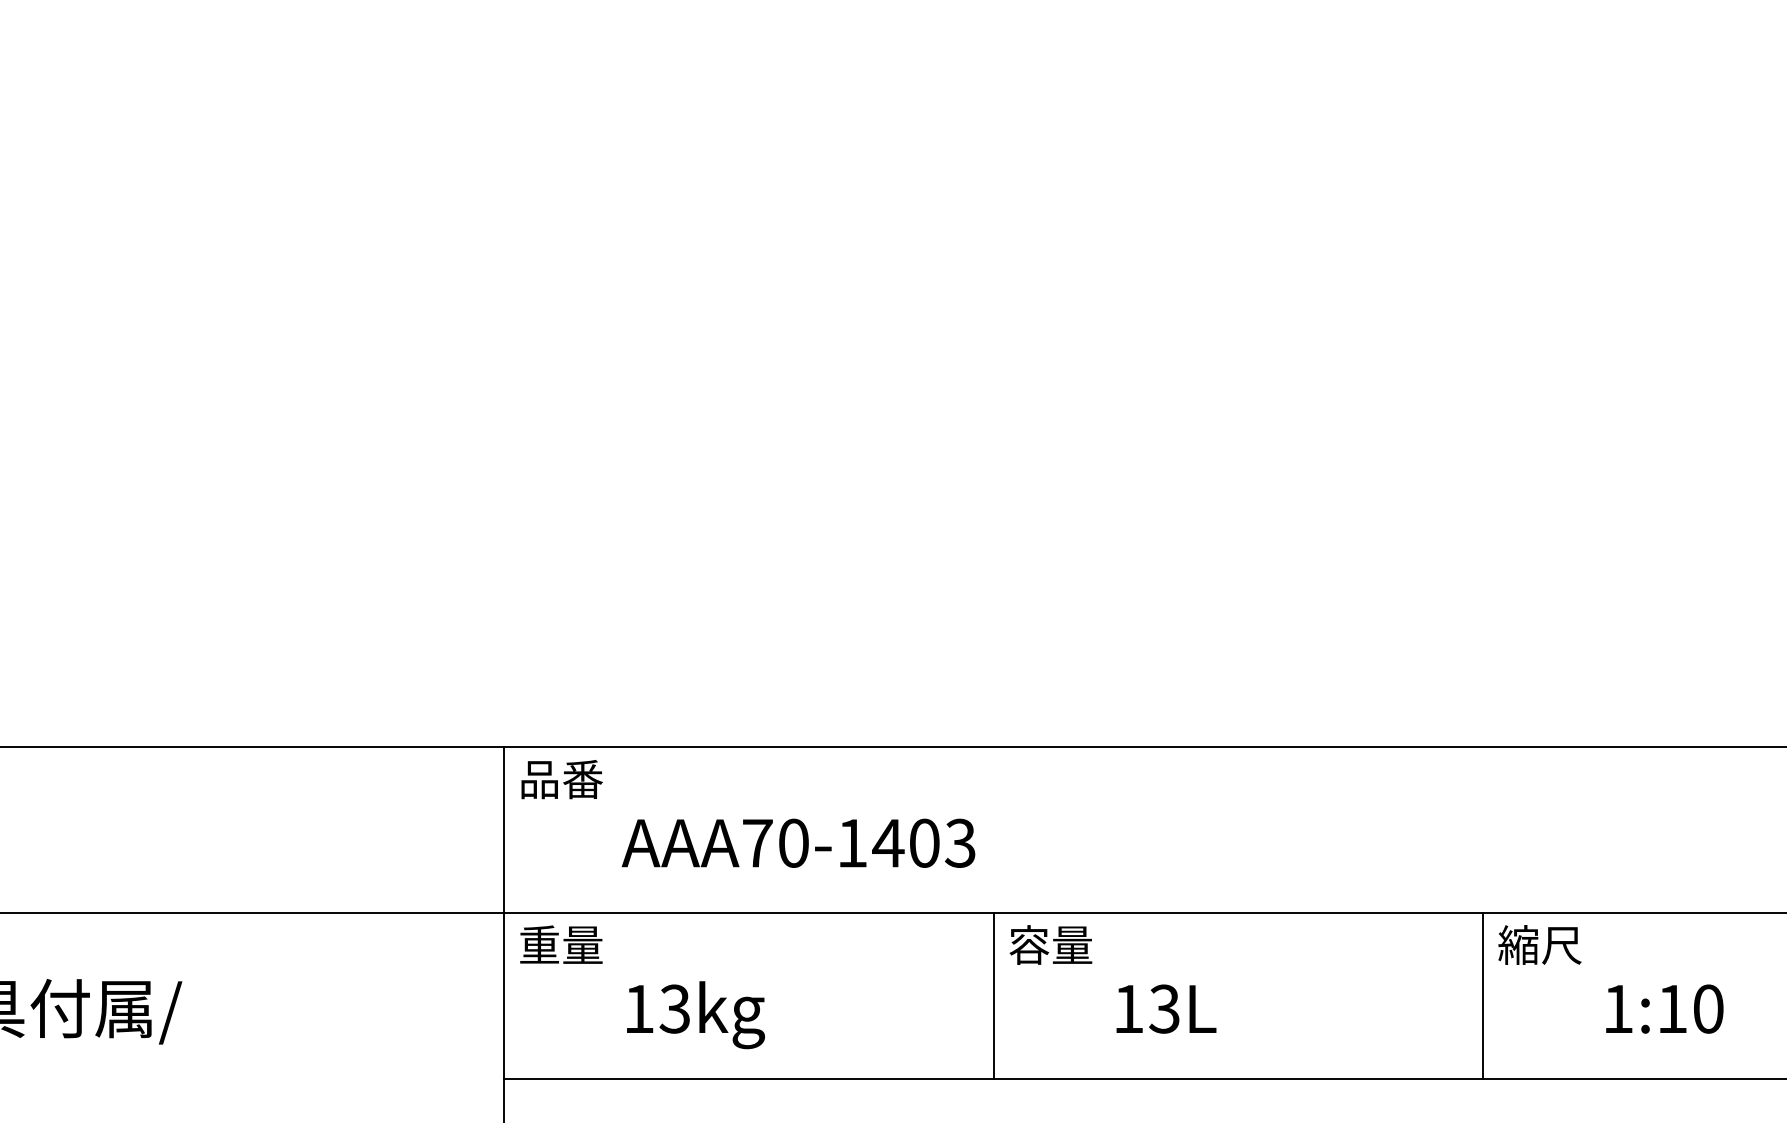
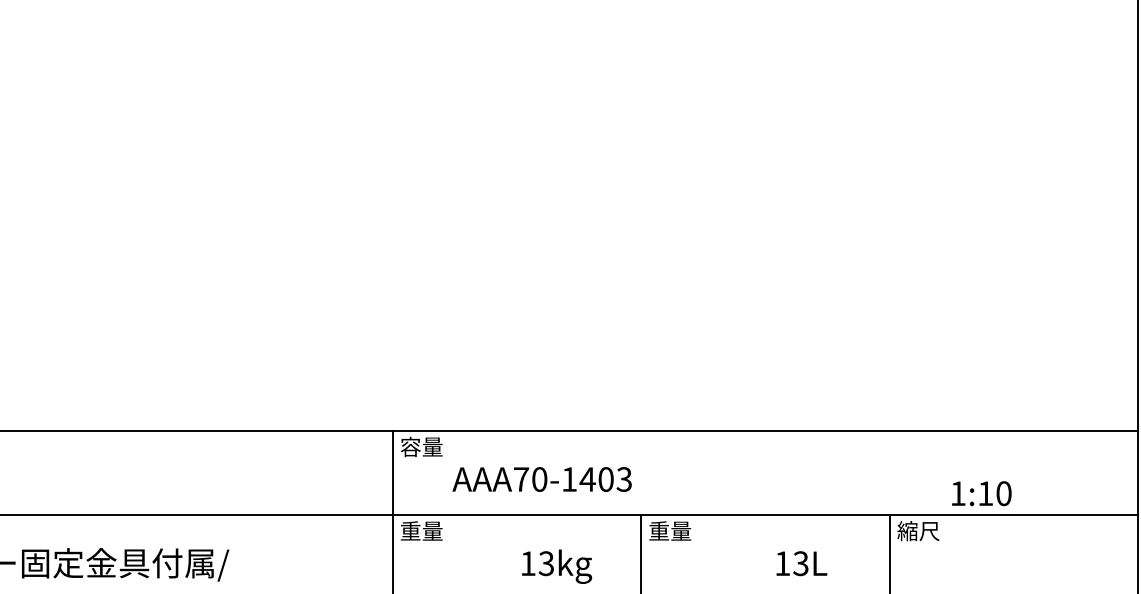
text: (560, 778) -> (421, 446), 品番 -> 容量
text: (1029, 945) -> (659, 531), 容量 -> 重量
text: (1165, 1008) -> (801, 563), moved
text: (1664, 1008) -> (981, 493), moved
text: (696, 1014) -> (557, 566), moved

